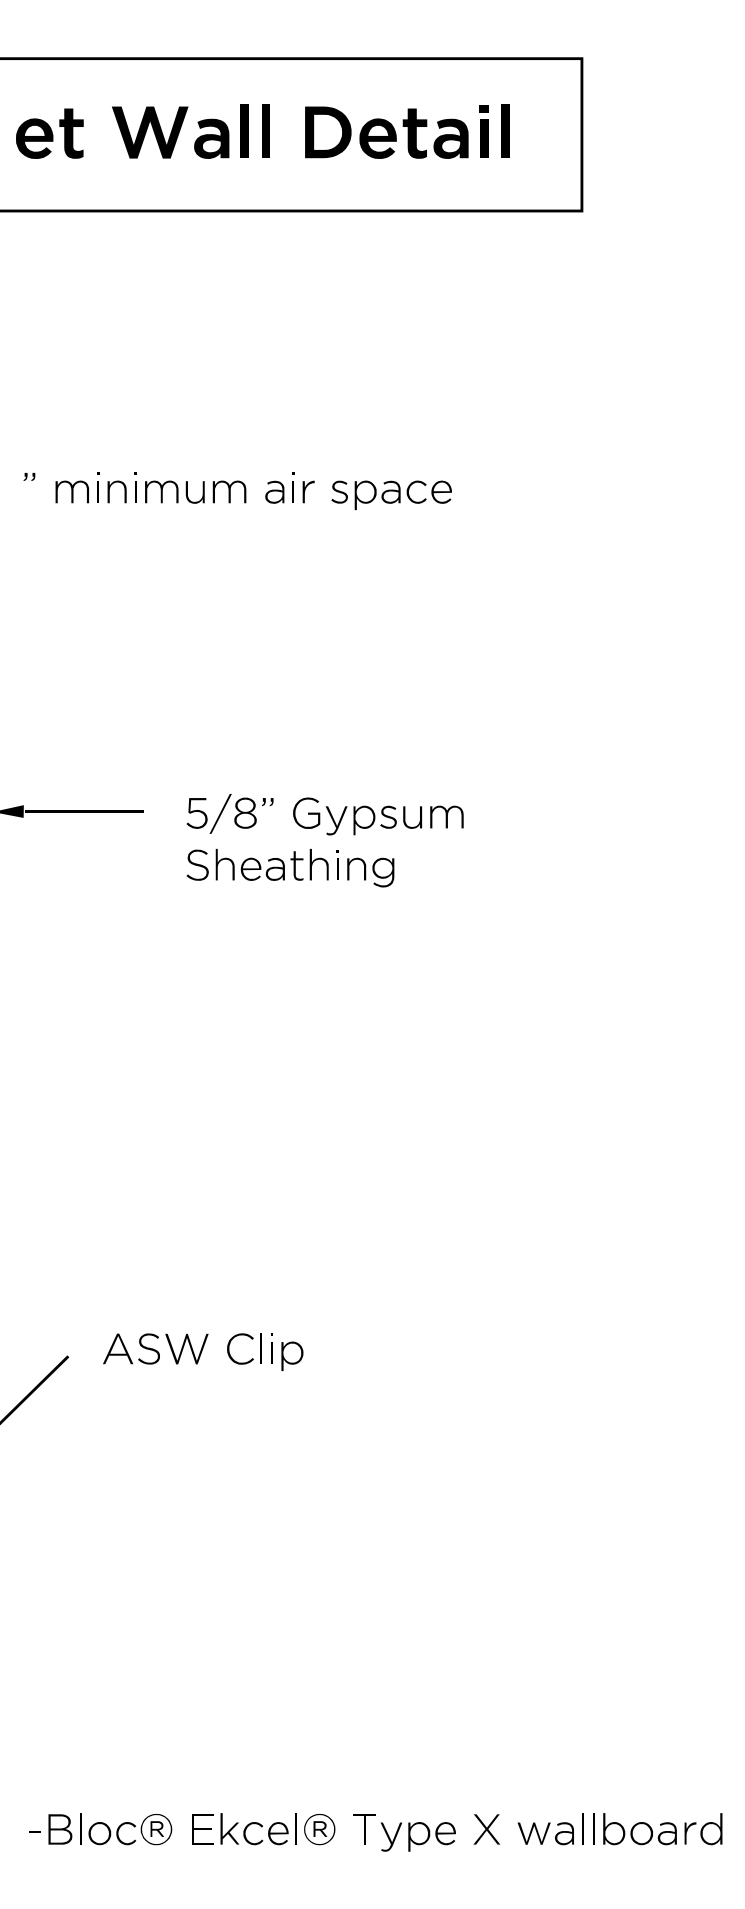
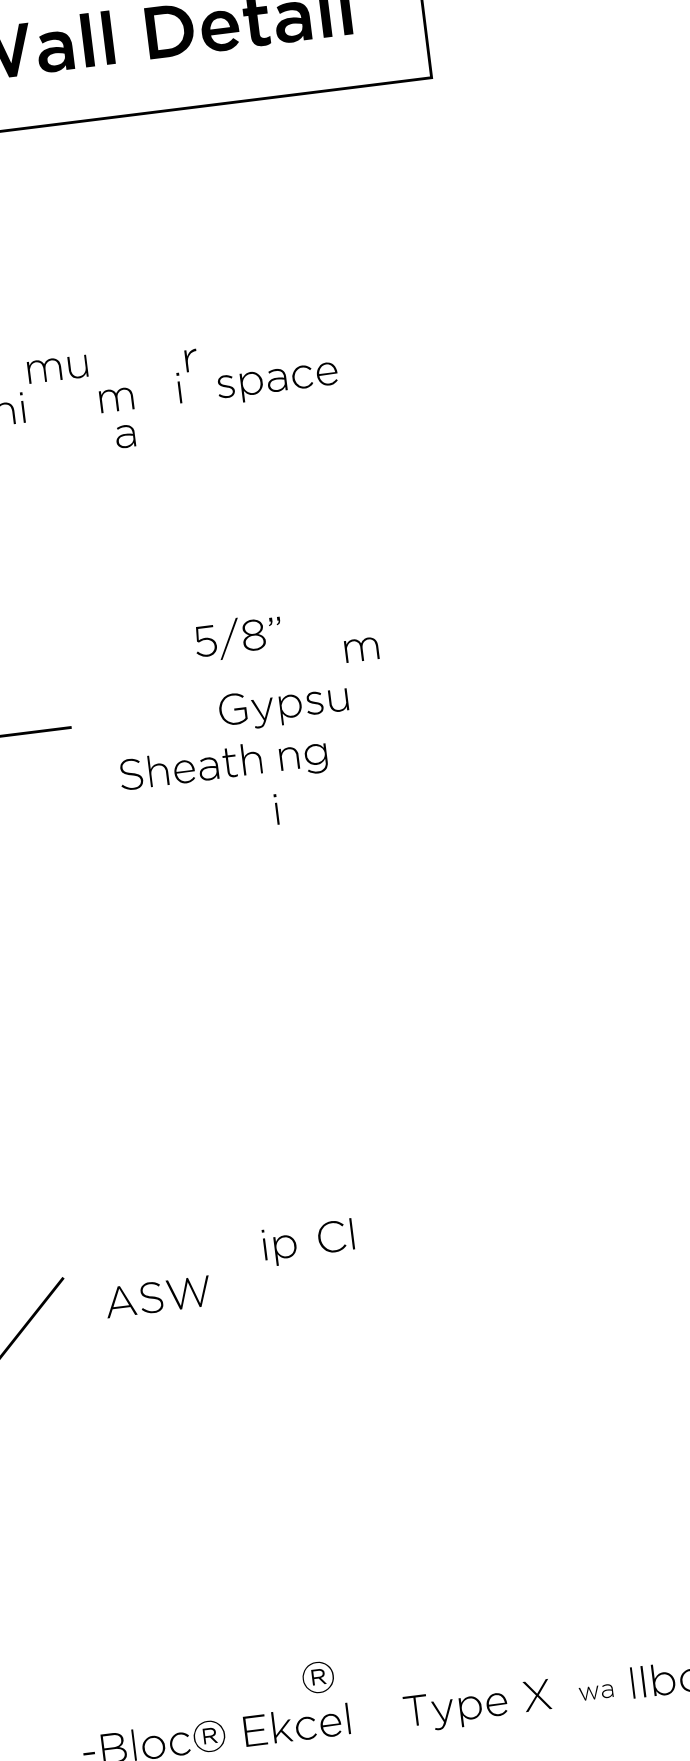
part: (174, 491) -> (57, 368), moved
part: (274, 491) -> (125, 435), moved
part: (308, 491) -> (191, 360), moved
part: (446, 816) -> (361, 649), moved
part: (234, 817) -> (243, 640), moved
part: (337, 864) -> (276, 808), moved
part: (251, 1339) -> (341, 1226), moved
part: (155, 1348) -> (157, 1296), moved
part: (319, 1829) -> (318, 1677), moved
part: (545, 1833) -> (595, 1692), size x0.6

